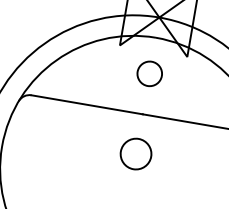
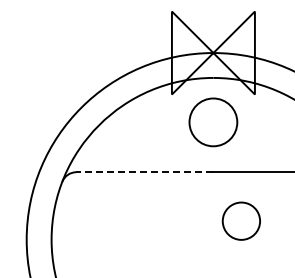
circle: (149, 73) -> (213, 122), size x1.6
line: (86, 104) -> (144, 172), solid -> dashed
circle: (135, 153) -> (240, 220), moved

